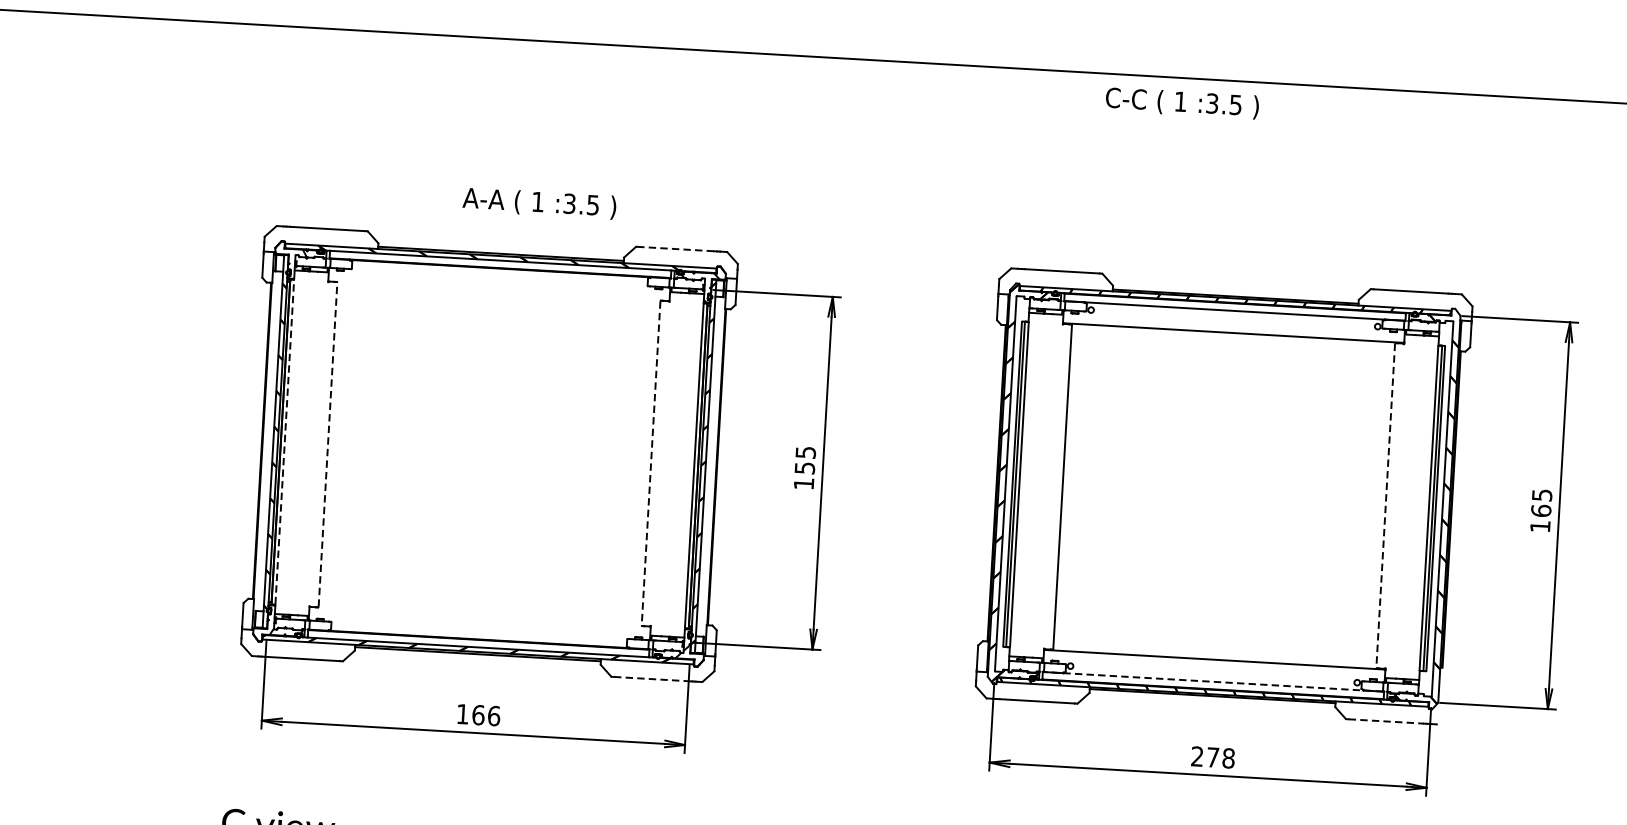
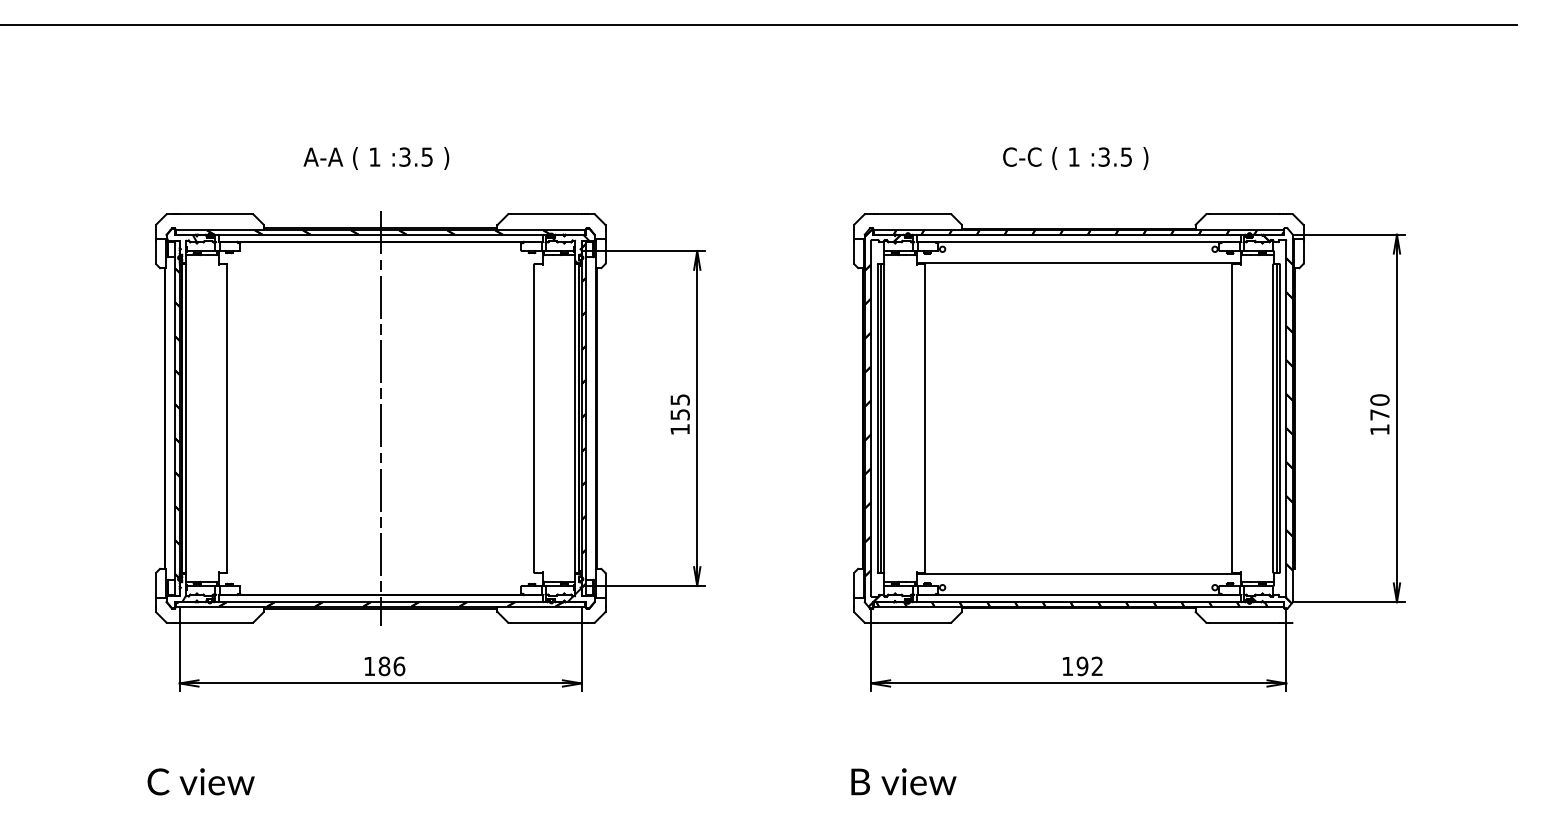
text: (1182, 103) -> (1075, 158), moved
text: (539, 203) -> (376, 158), moved
line: (676, 249) -> (546, 214), dashed -> solid
line: (285, 442) -> (186, 418), dashed -> solid
line: (328, 444) -> (227, 418), dashed -> solid
line: (489, 454) -> (380, 418), added
line: (651, 463) -> (534, 418), dashed -> solid
text: (1541, 503) -> (1379, 407), 165 -> 170
line: (1385, 505) -> (1232, 418), dashed -> solid
line: (651, 678) -> (546, 622), dashed -> solid
line: (1213, 681) -> (1078, 594), dashed -> solid
text: (478, 714) -> (384, 665), 166 -> 186
line: (1386, 721) -> (1244, 622), dashed -> solid
text: (1213, 757) -> (1082, 666), 278 -> 192

